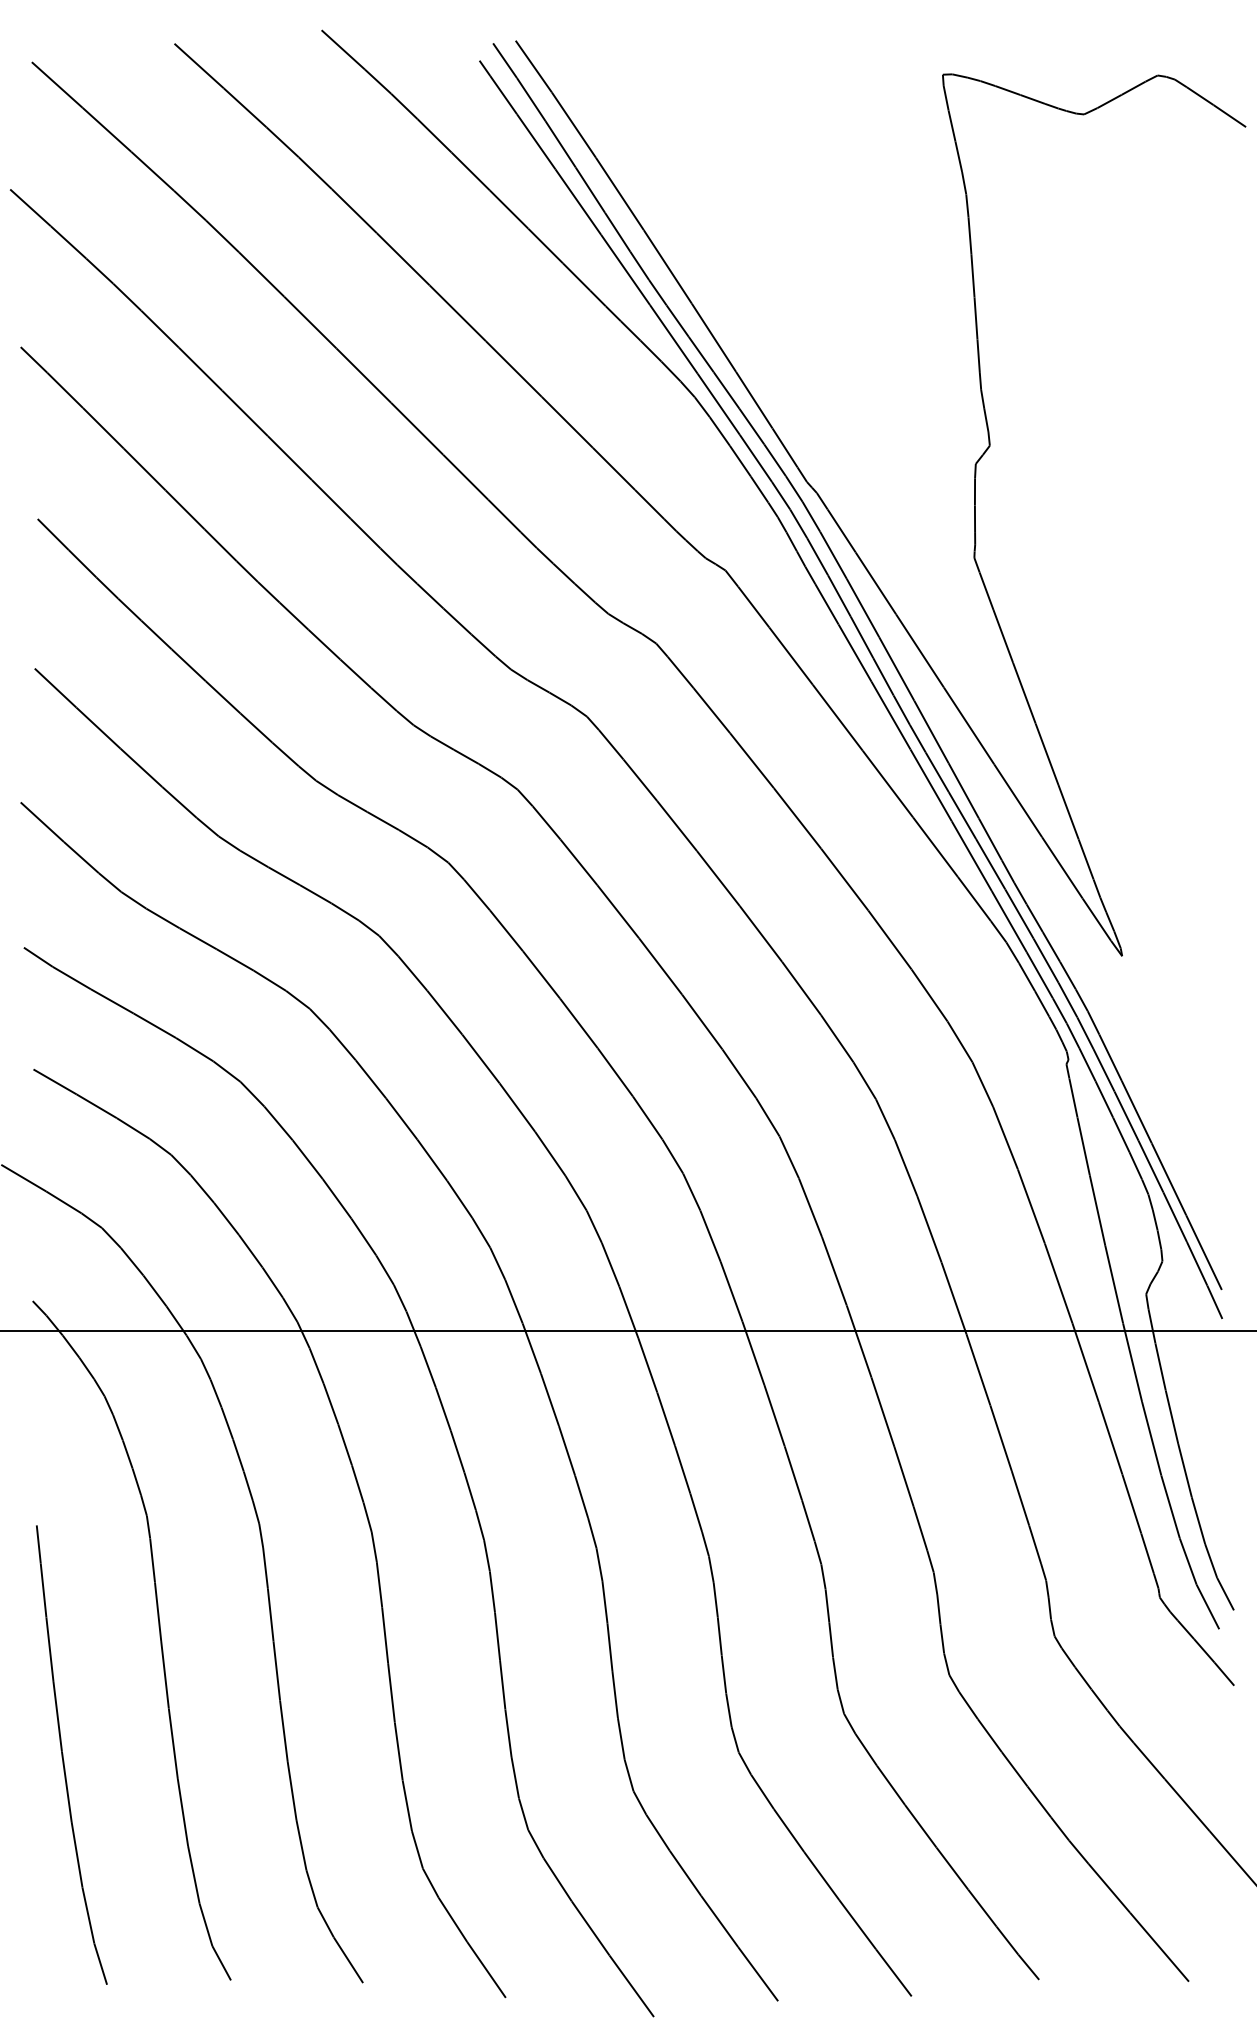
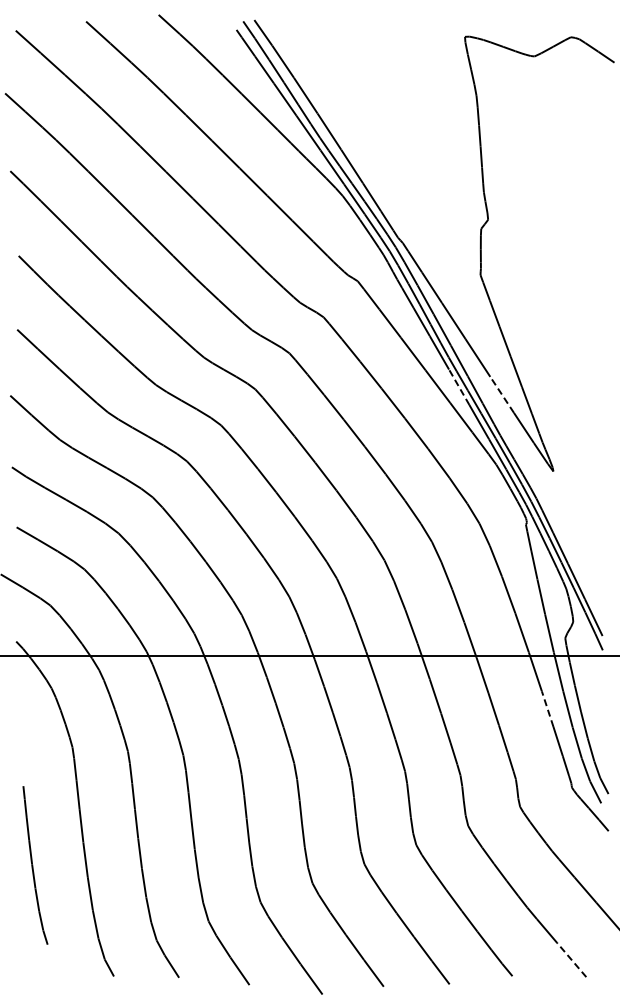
line: (929, 783) -> (458, 386), solid -> dashed
line: (1018, 800) -> (502, 394), solid -> dashed
line: (1110, 1438) -> (547, 709), solid -> dashed
part: (71, 1755) -> (35, 865), size x0.7
line: (1158, 1945) -> (571, 959), solid -> dashed

